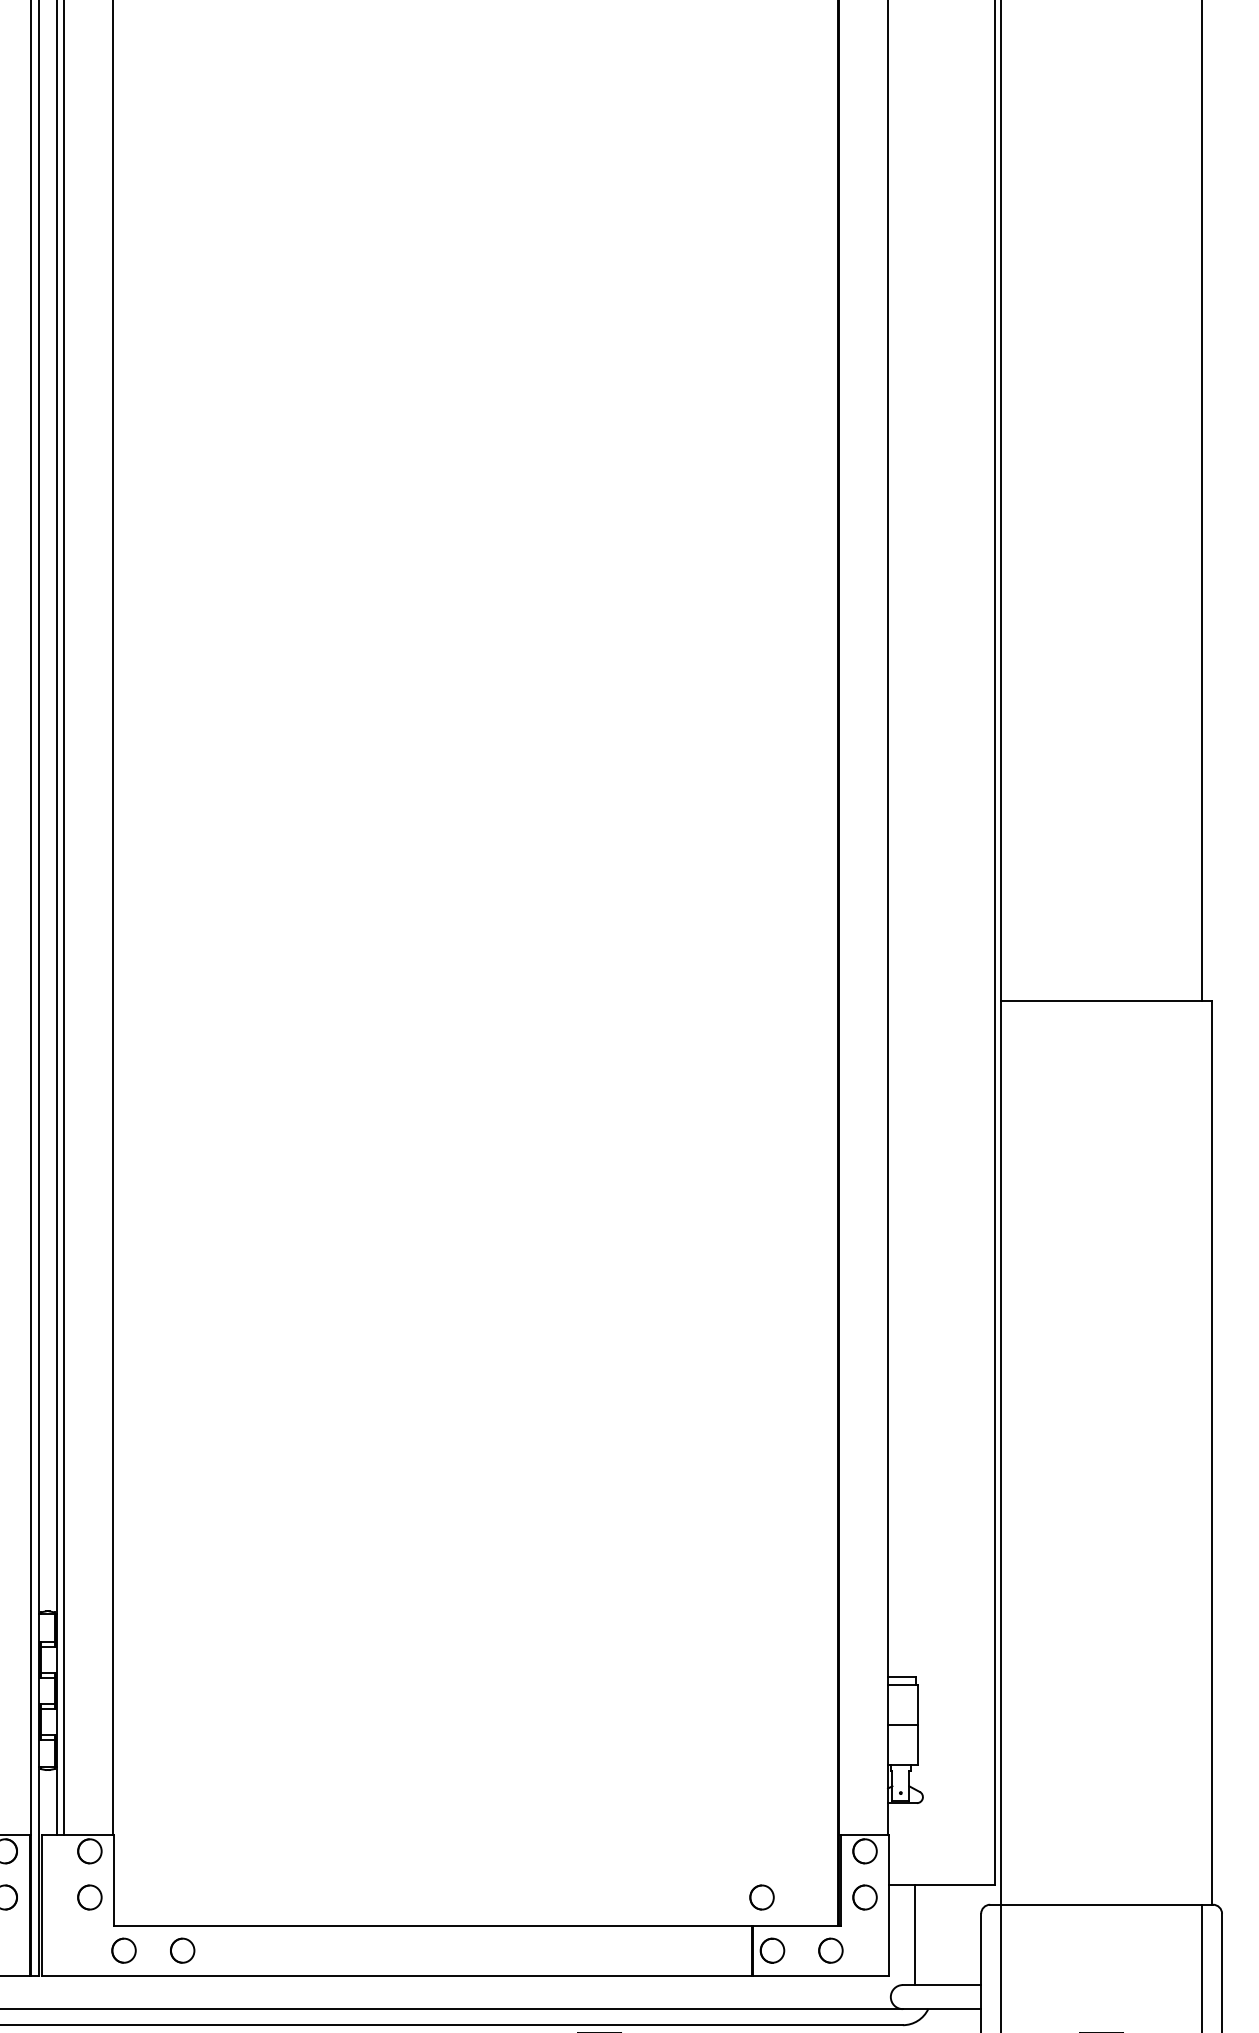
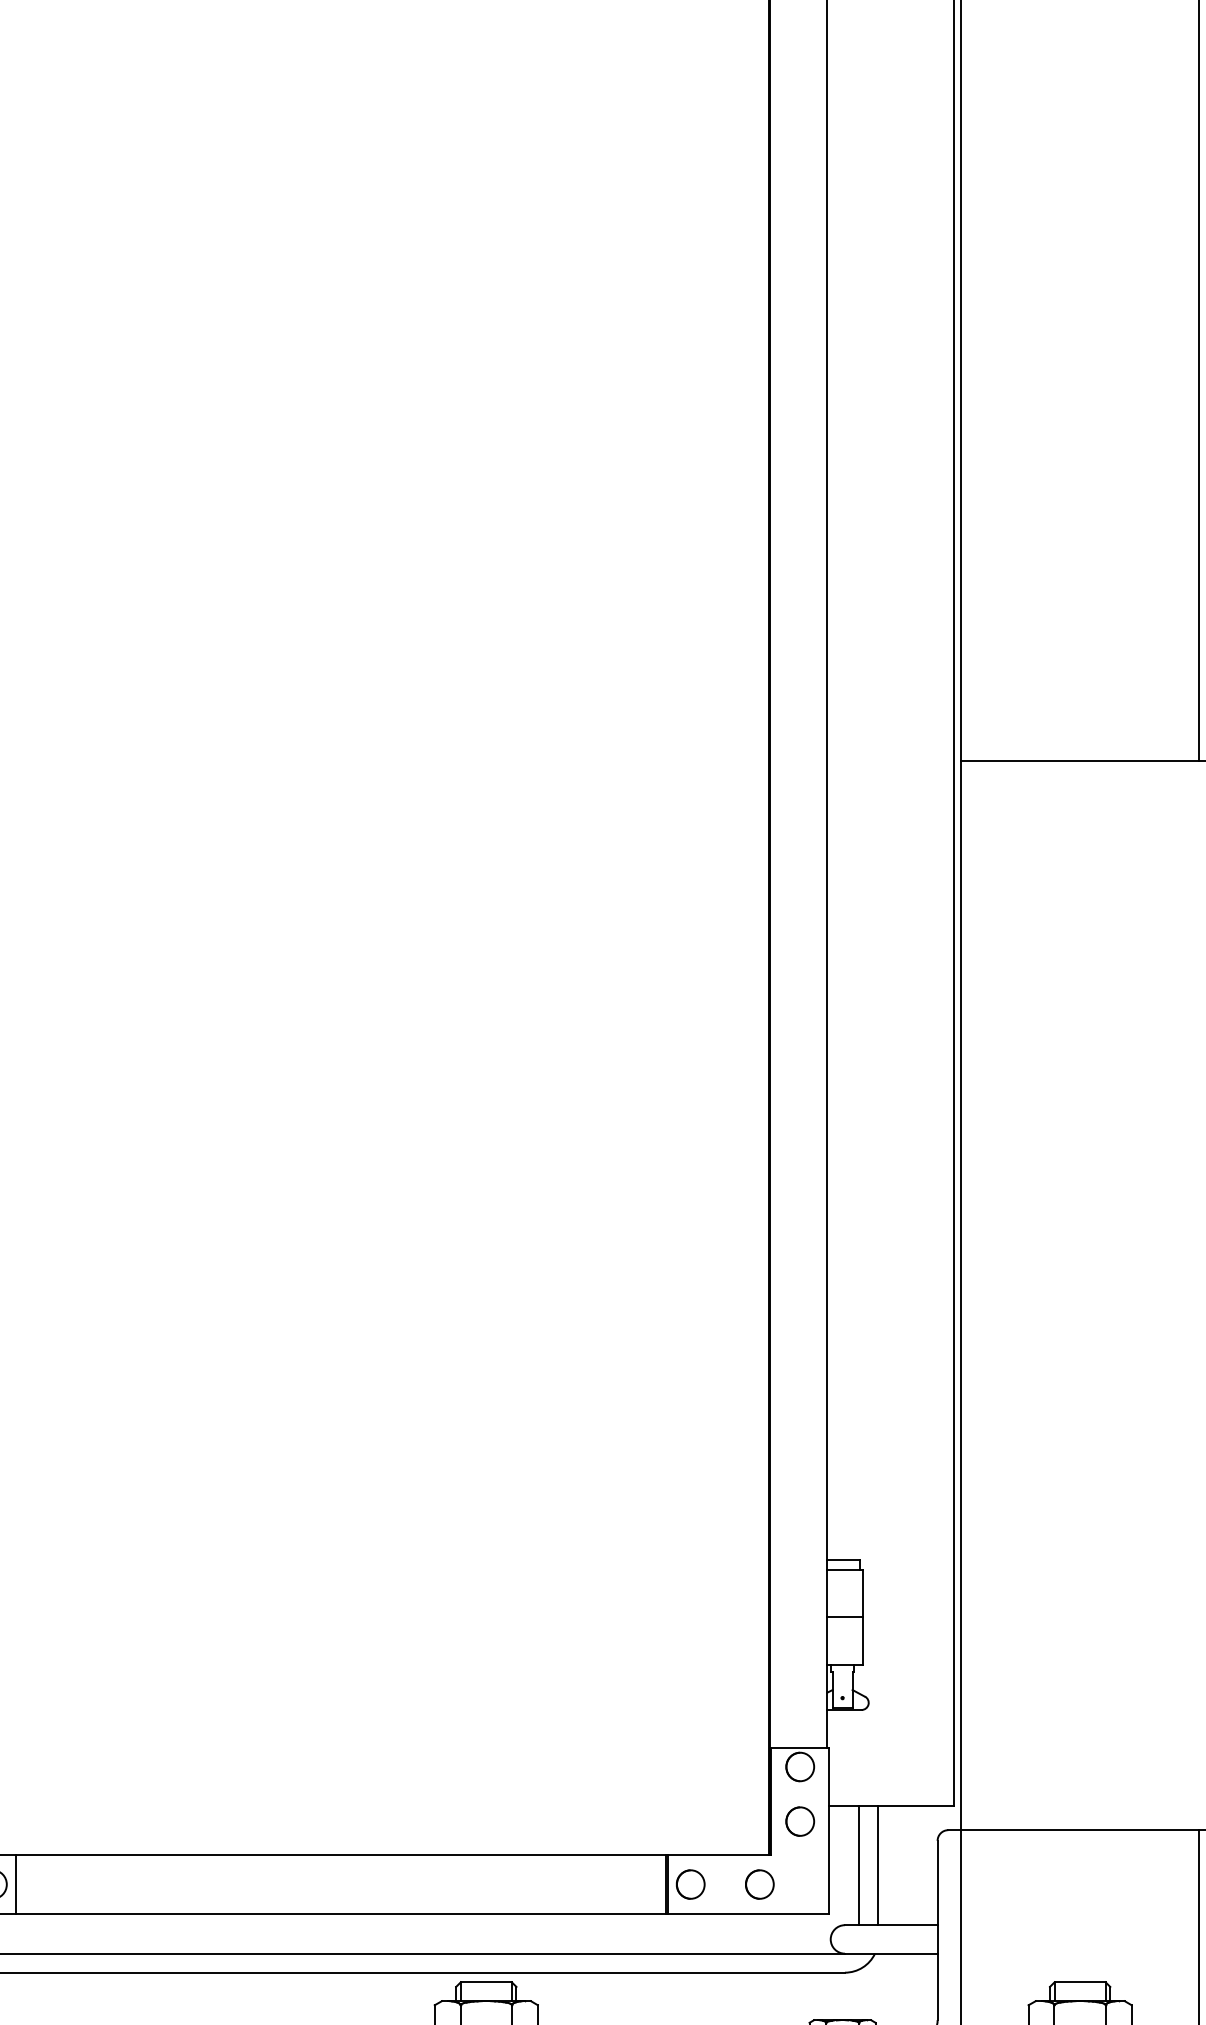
part: (761, 1897) -> (677, 1821), removed
line: (930, 1934) -> (877, 1865), added
line: (202, 1950) -> (16, 1884), added

